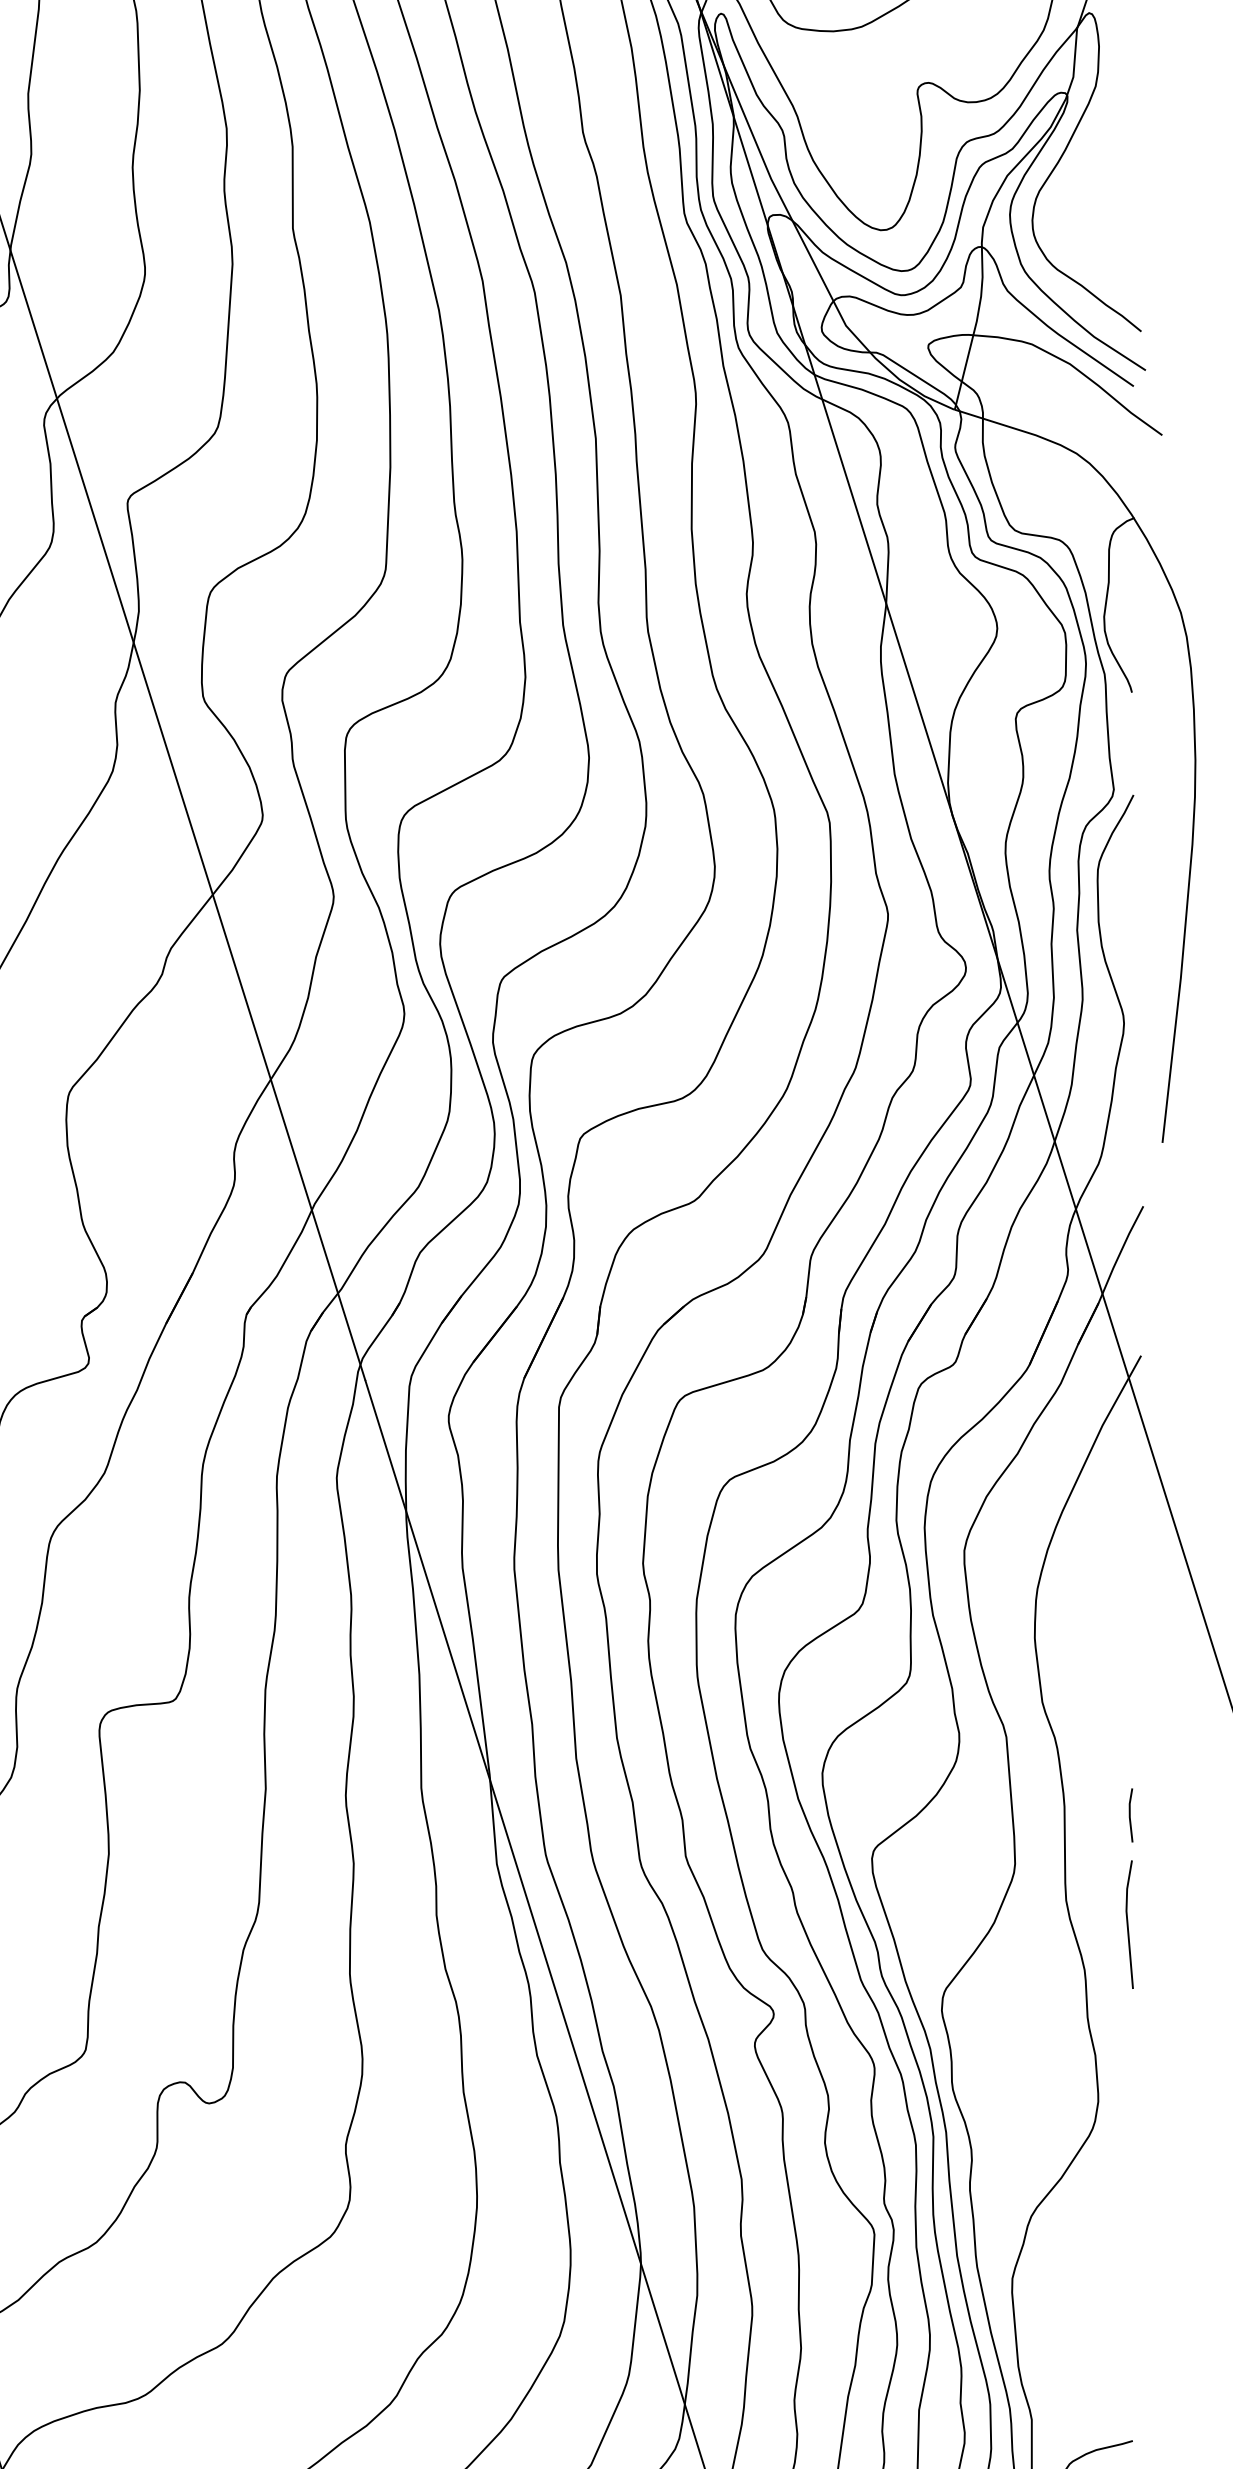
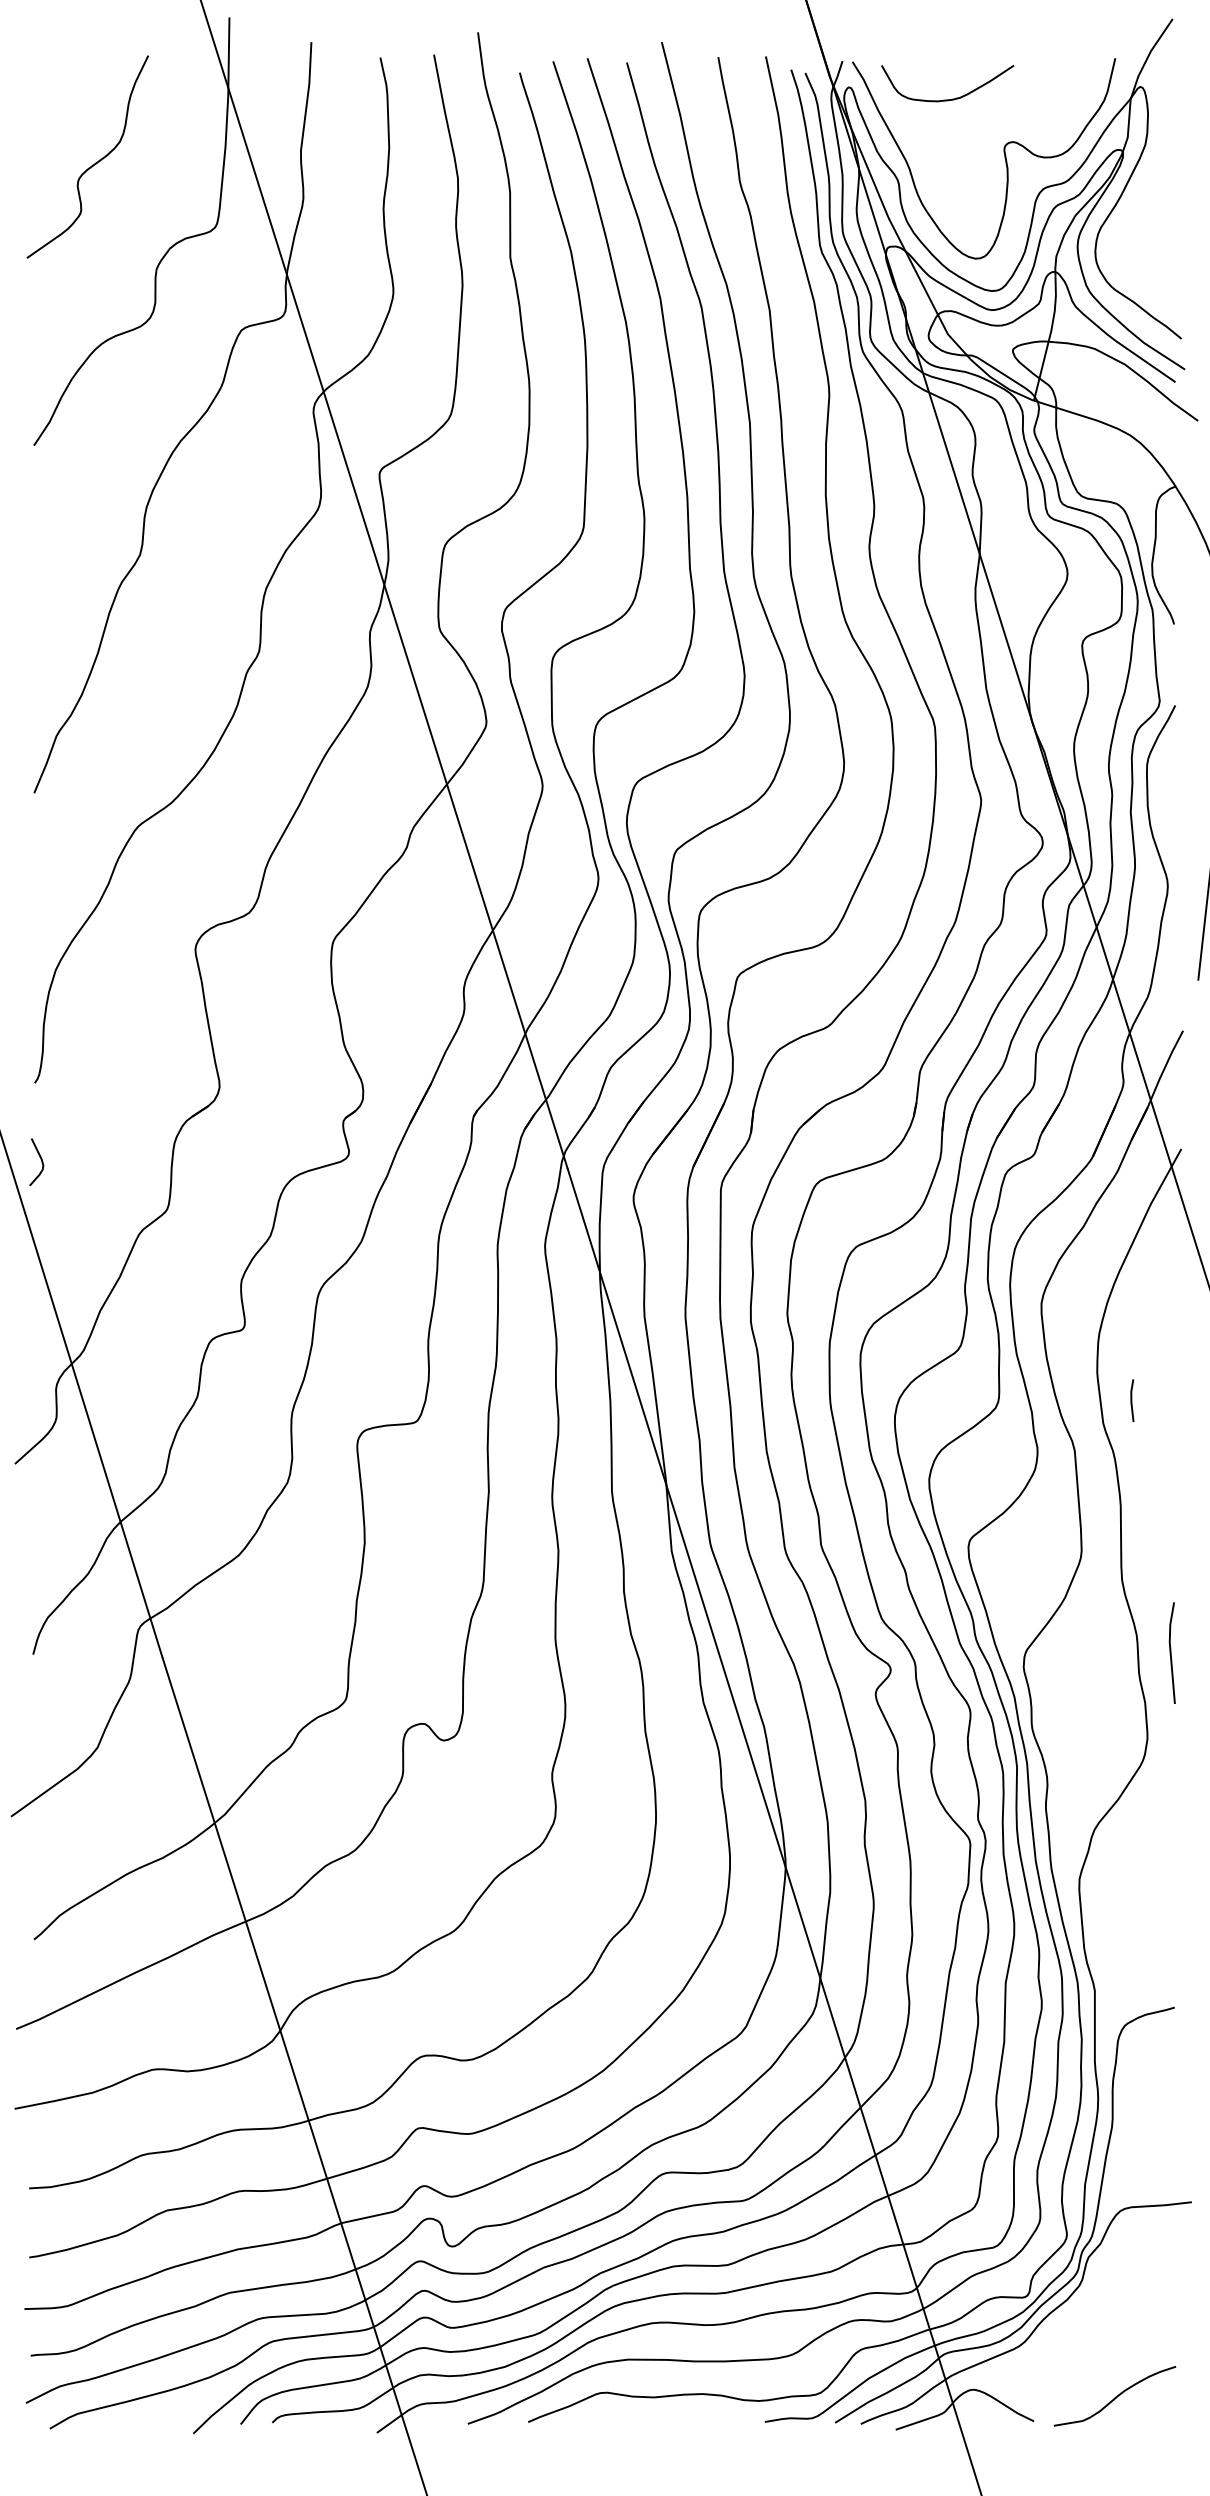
line: (1131, 1815) -> (1132, 1400), moved
line: (1128, 1923) -> (1171, 1652), moved

